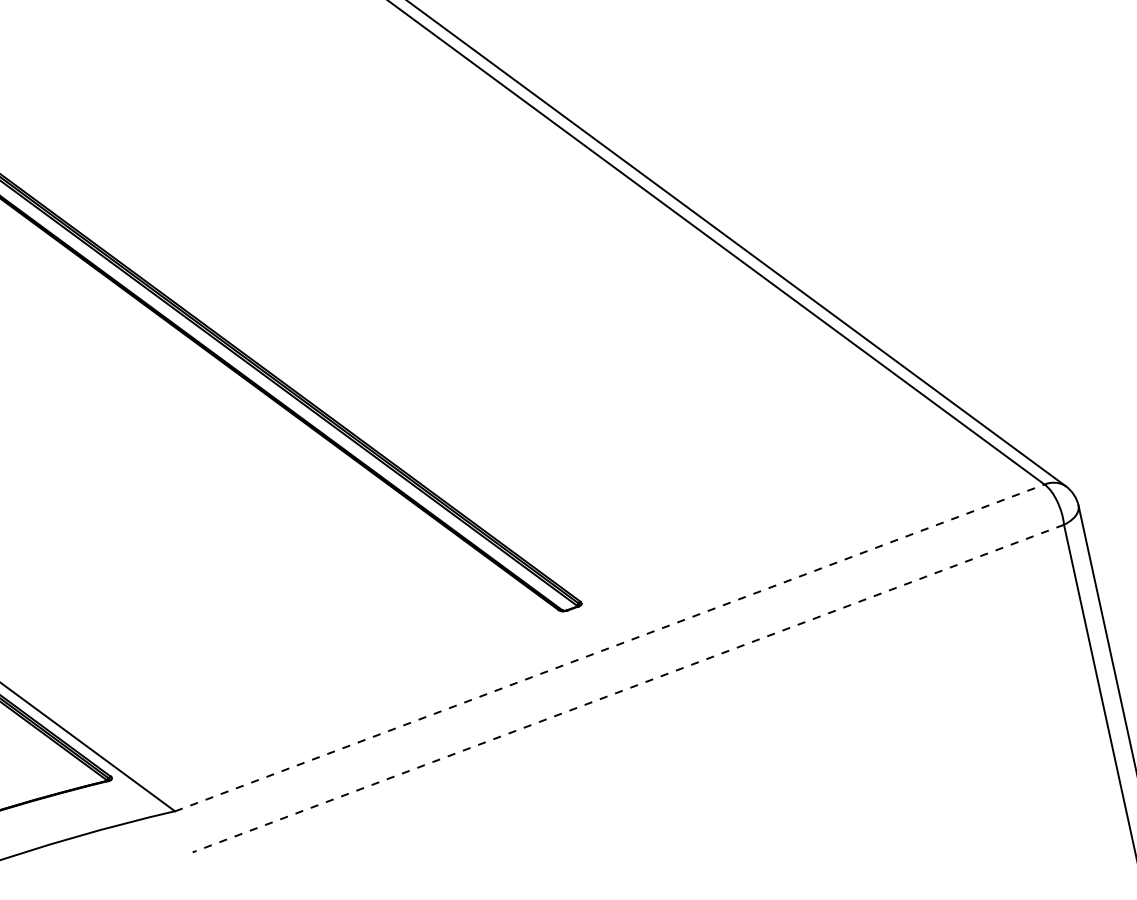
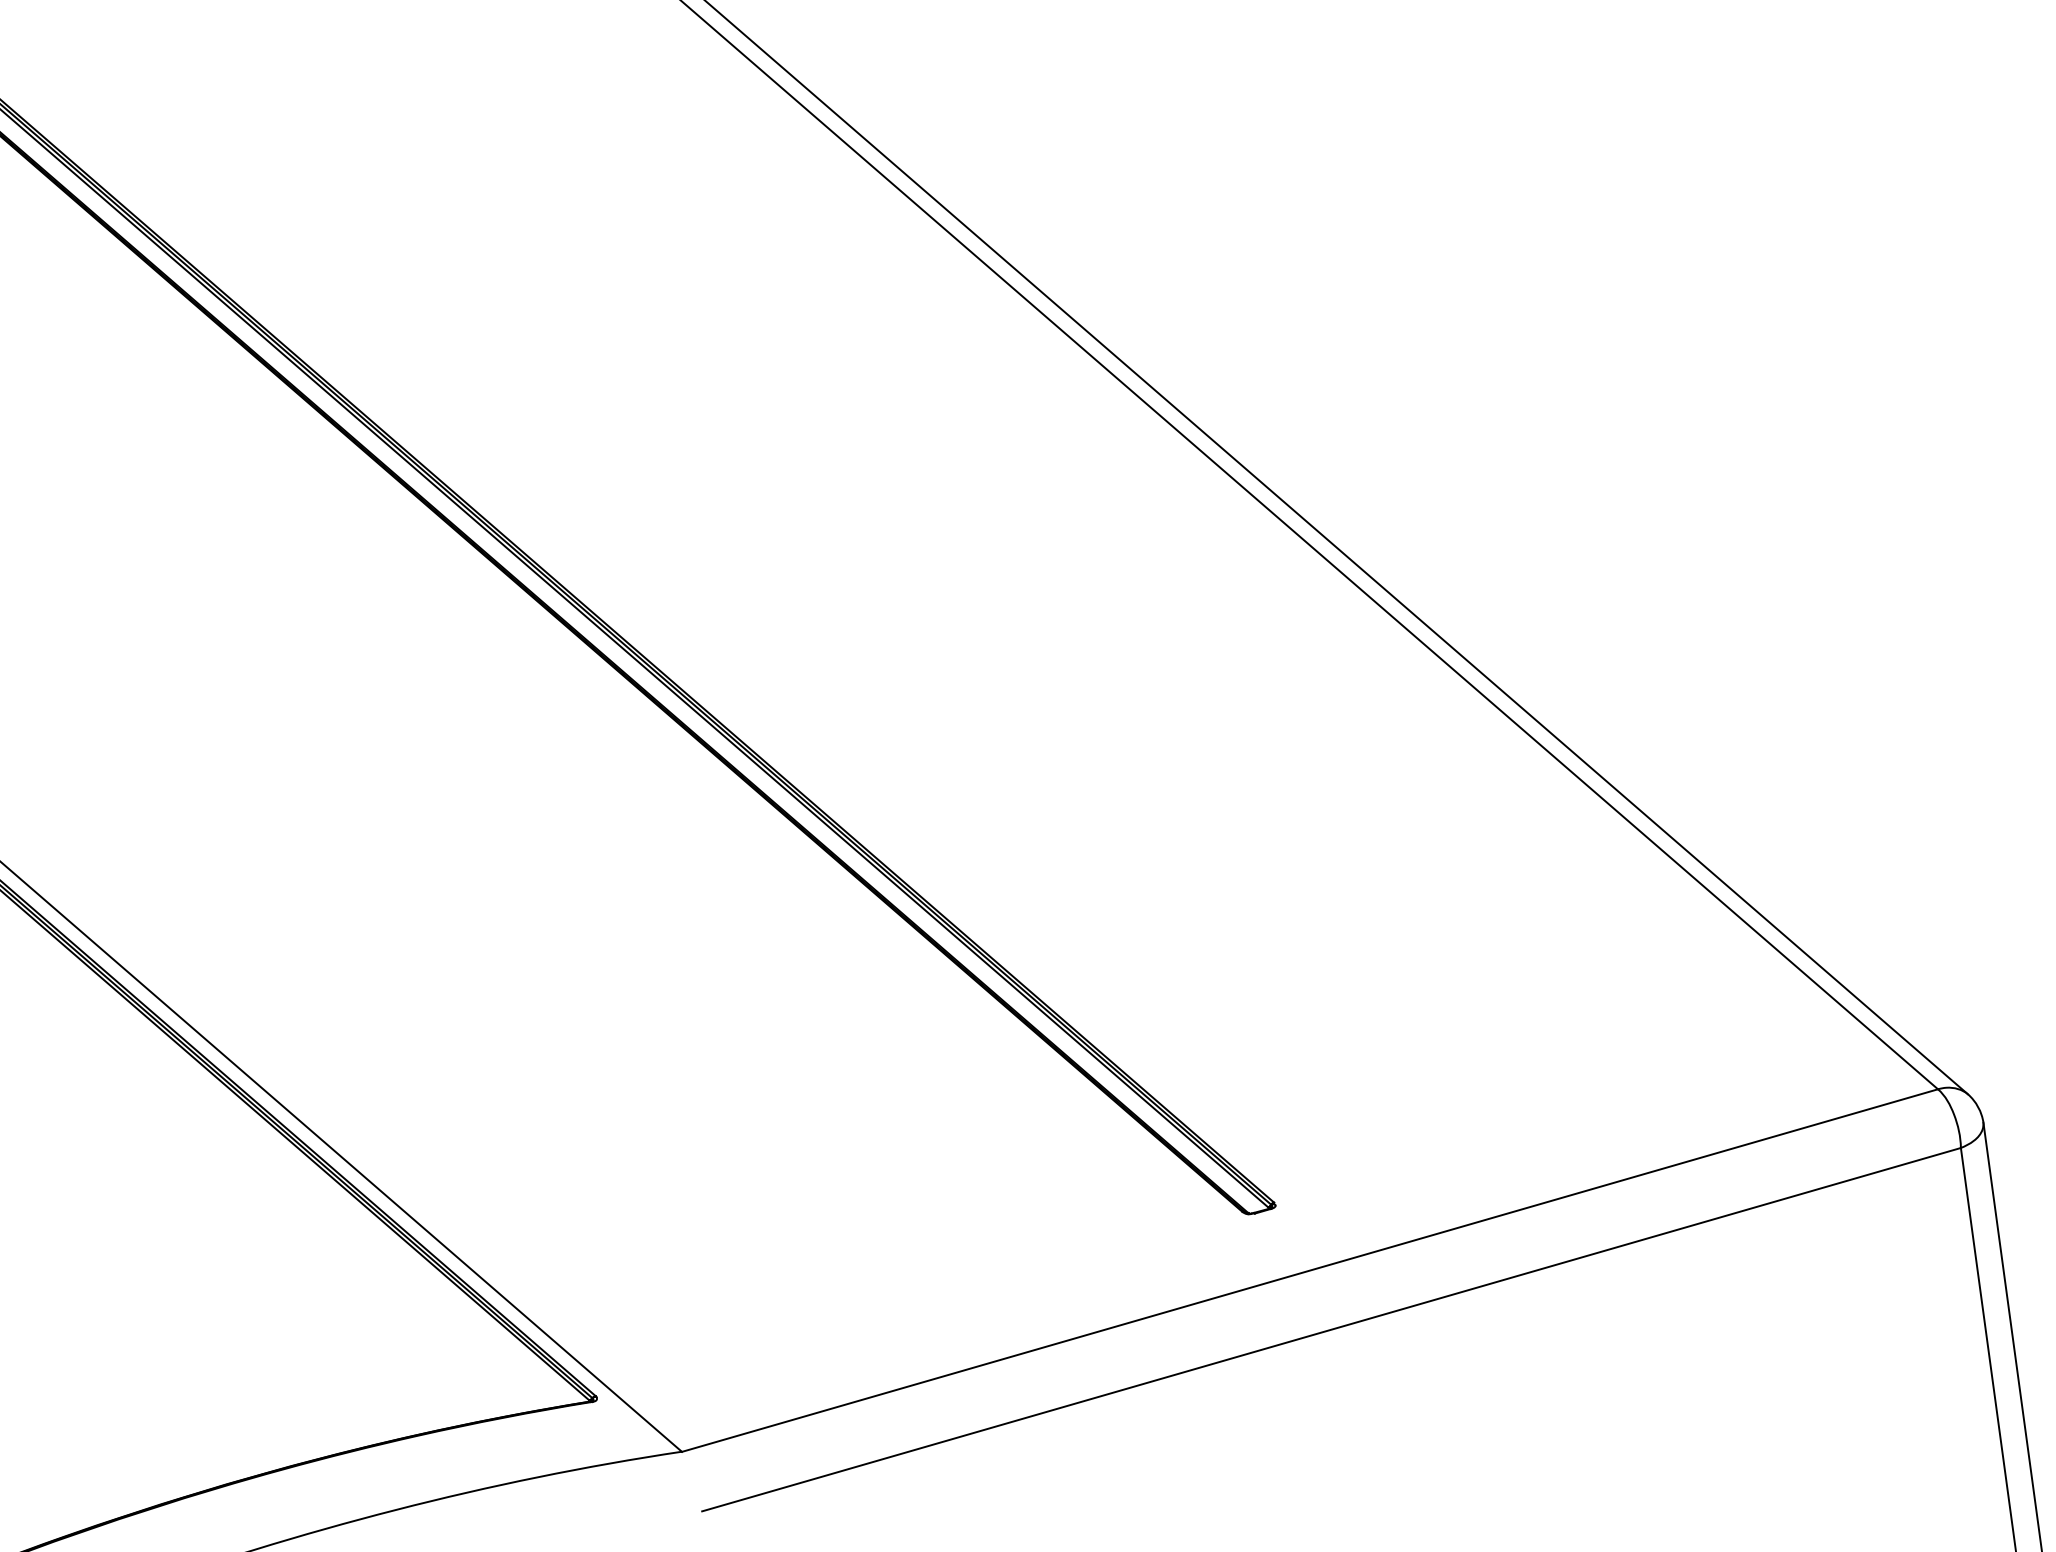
line: (610, 647) -> (1310, 1270), dashed -> solid
line: (628, 688) -> (1331, 1329), dashed -> solid

